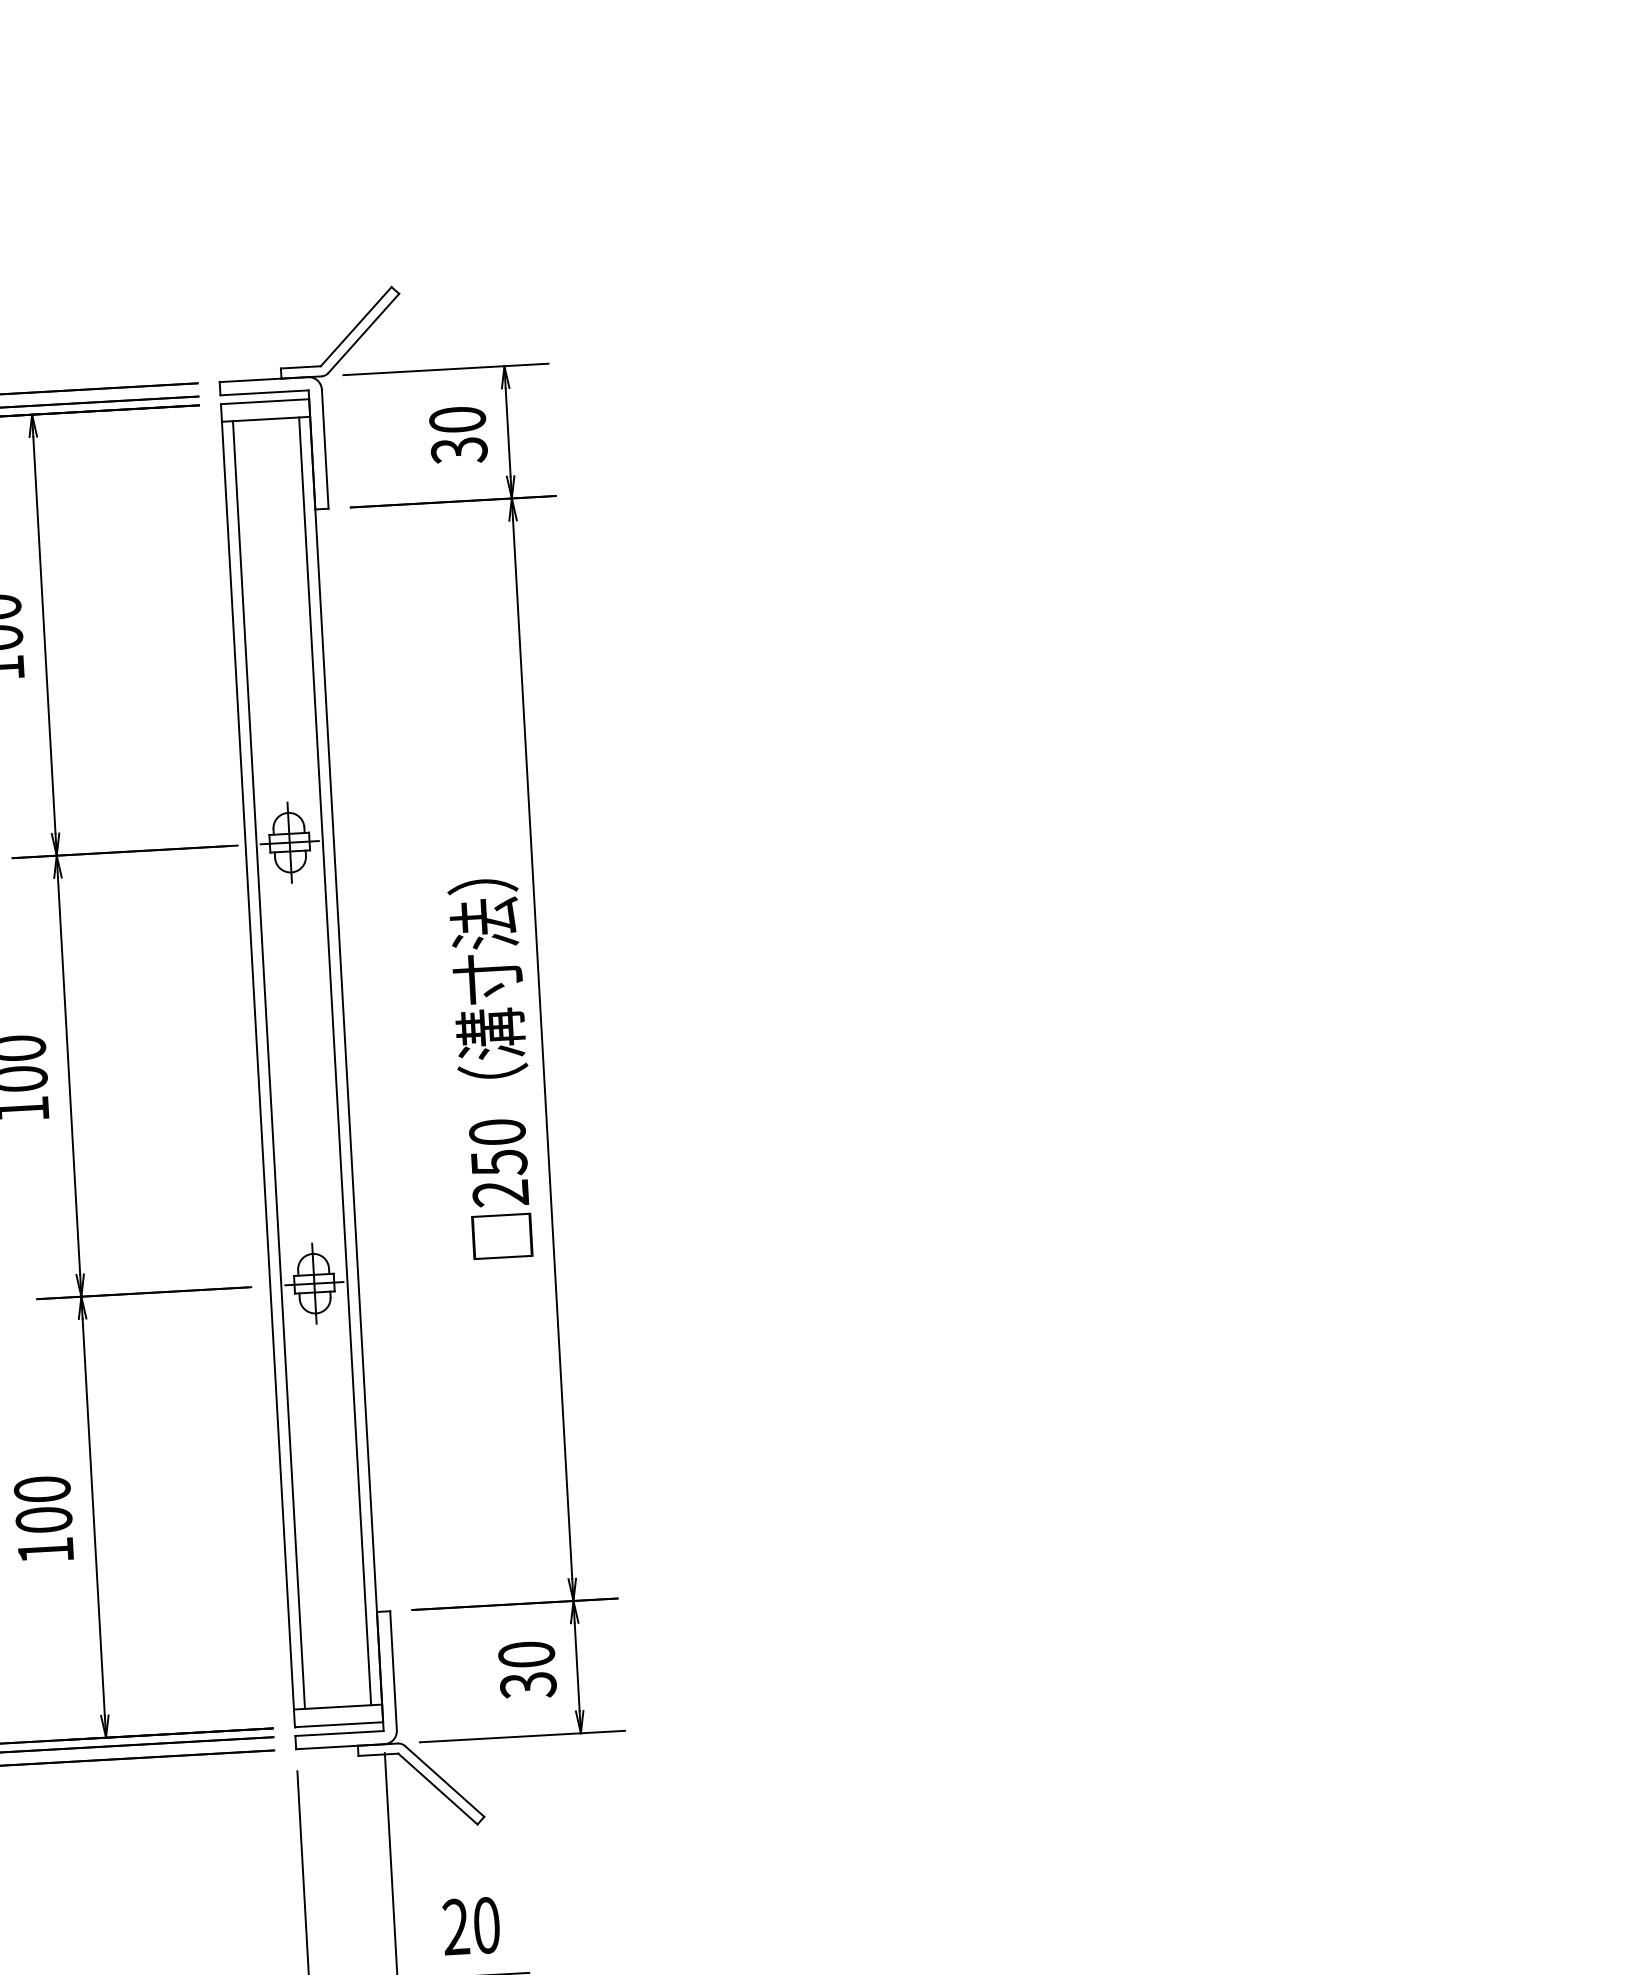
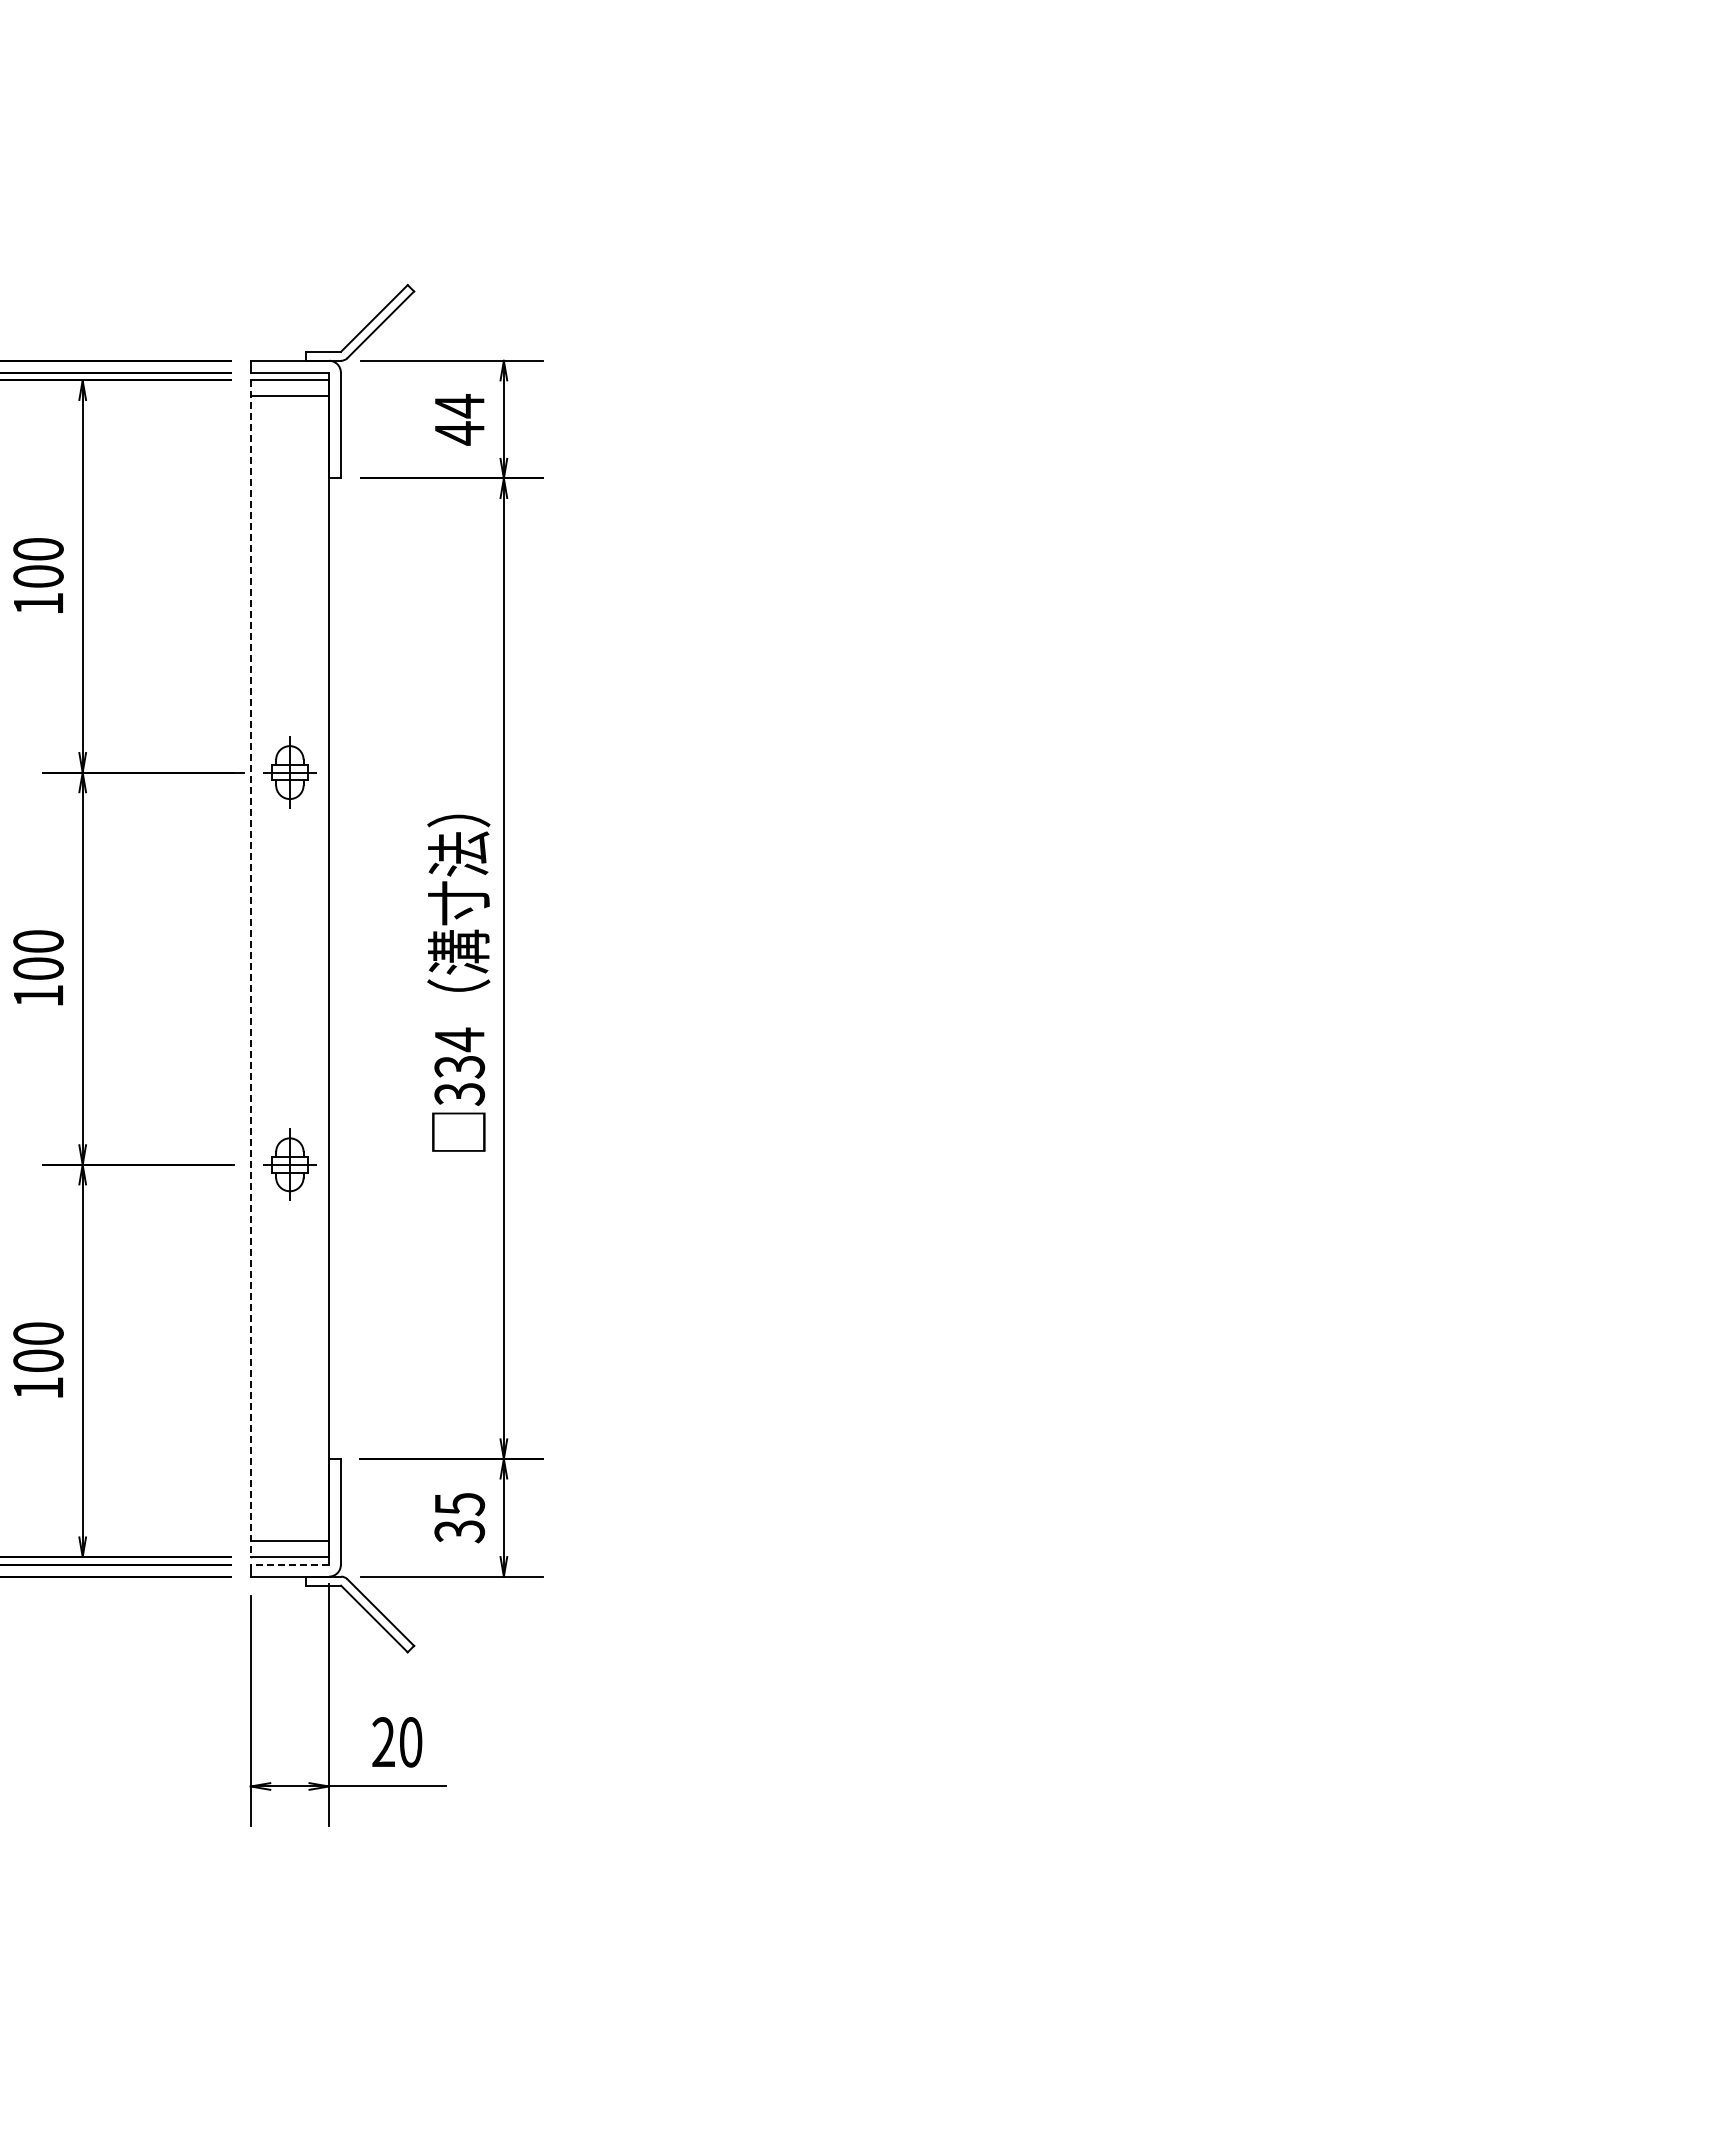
text: (458, 434) -> (459, 419), 30 -> 44
line: (335, 1061) -> (319, 968), removed
line: (268, 1064) -> (260, 968), removed
line: (257, 1066) -> (250, 969), solid -> dashed
text: (498, 1162) -> (459, 1066), 250 -> 334
text: (526, 1654) -> (459, 1504), 30 -> 35
line: (339, 1733) -> (289, 1564), solid -> dashed

